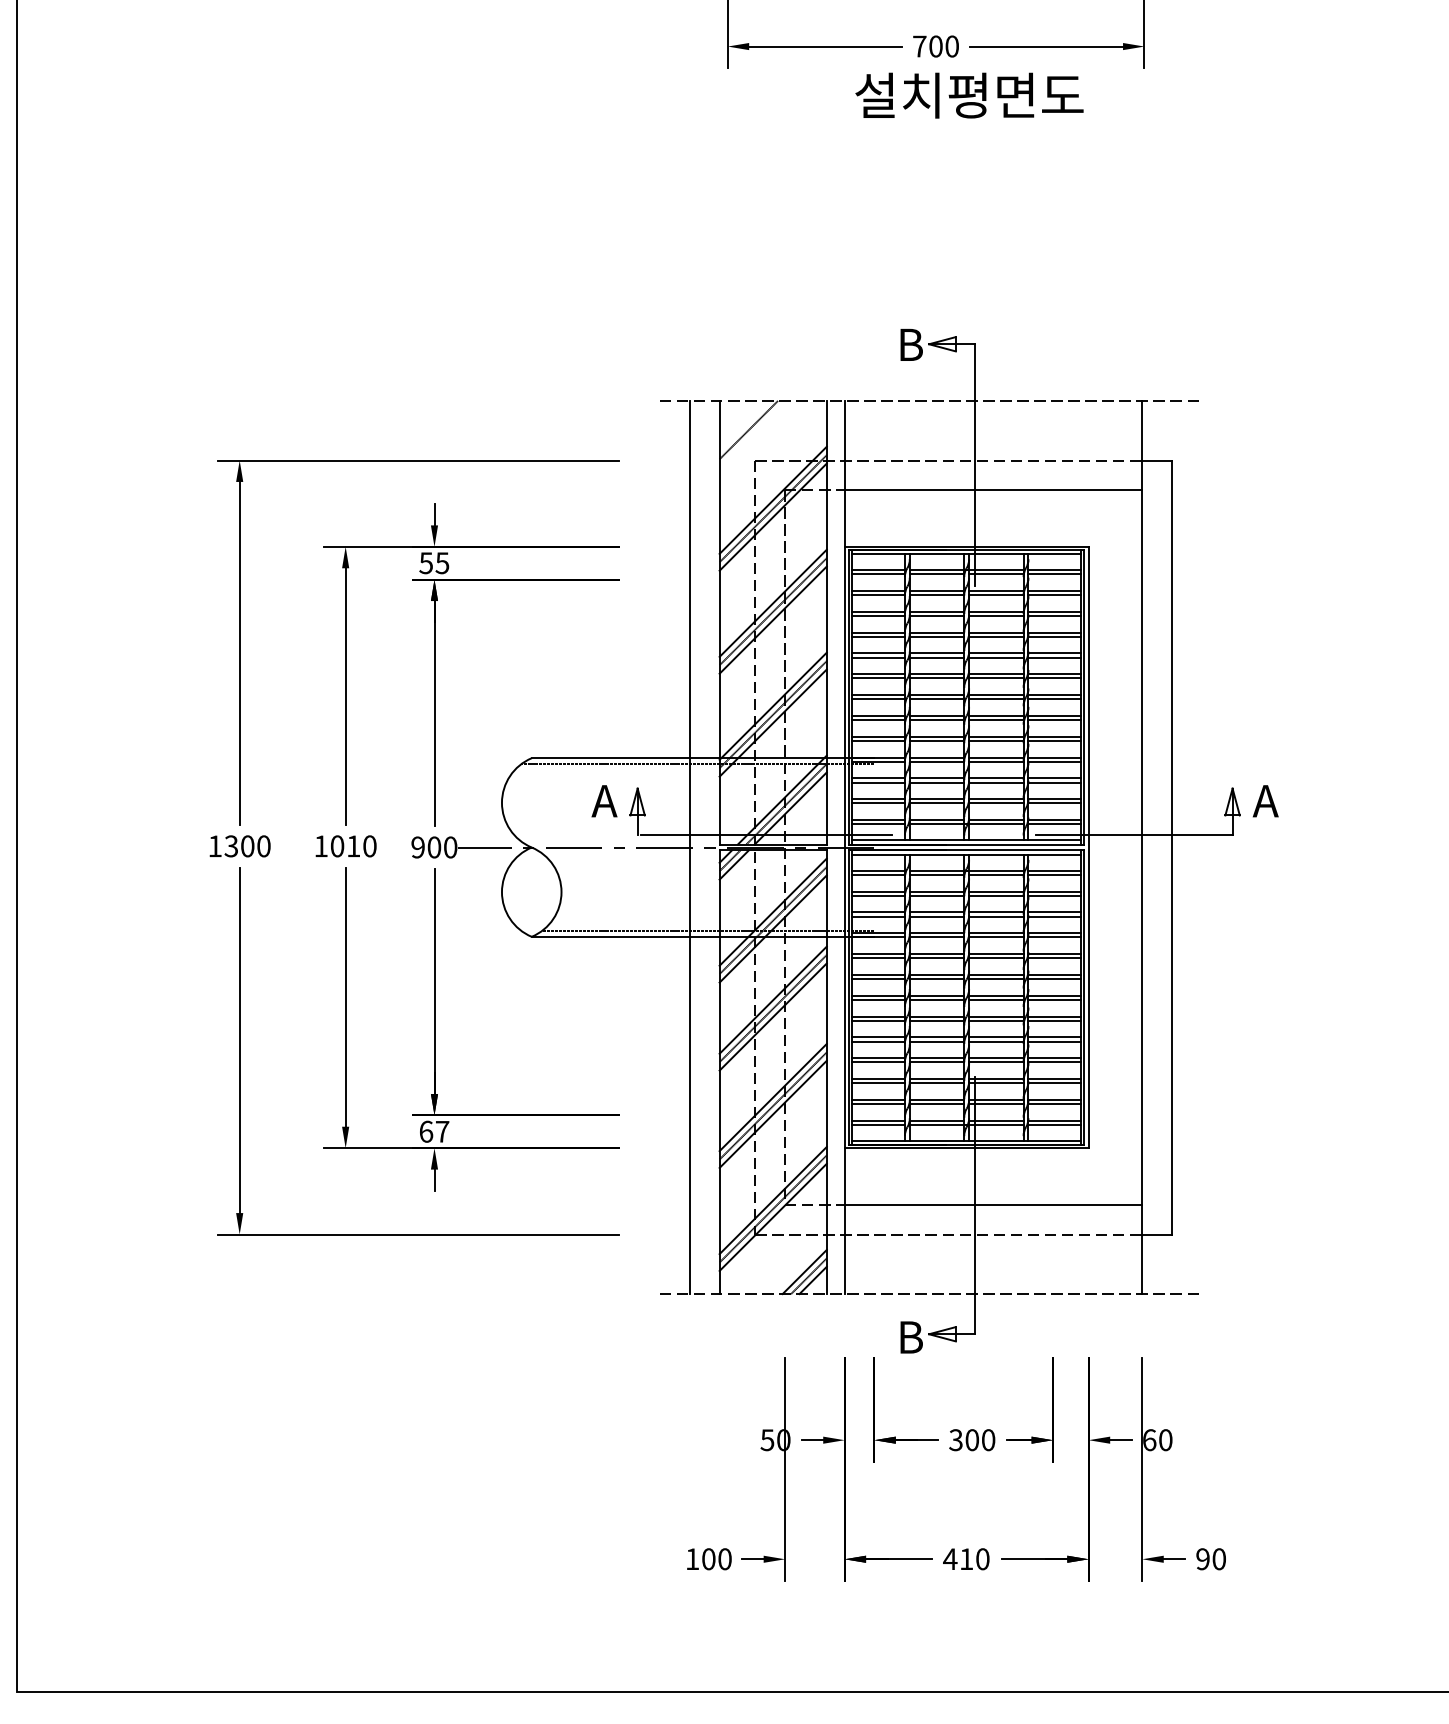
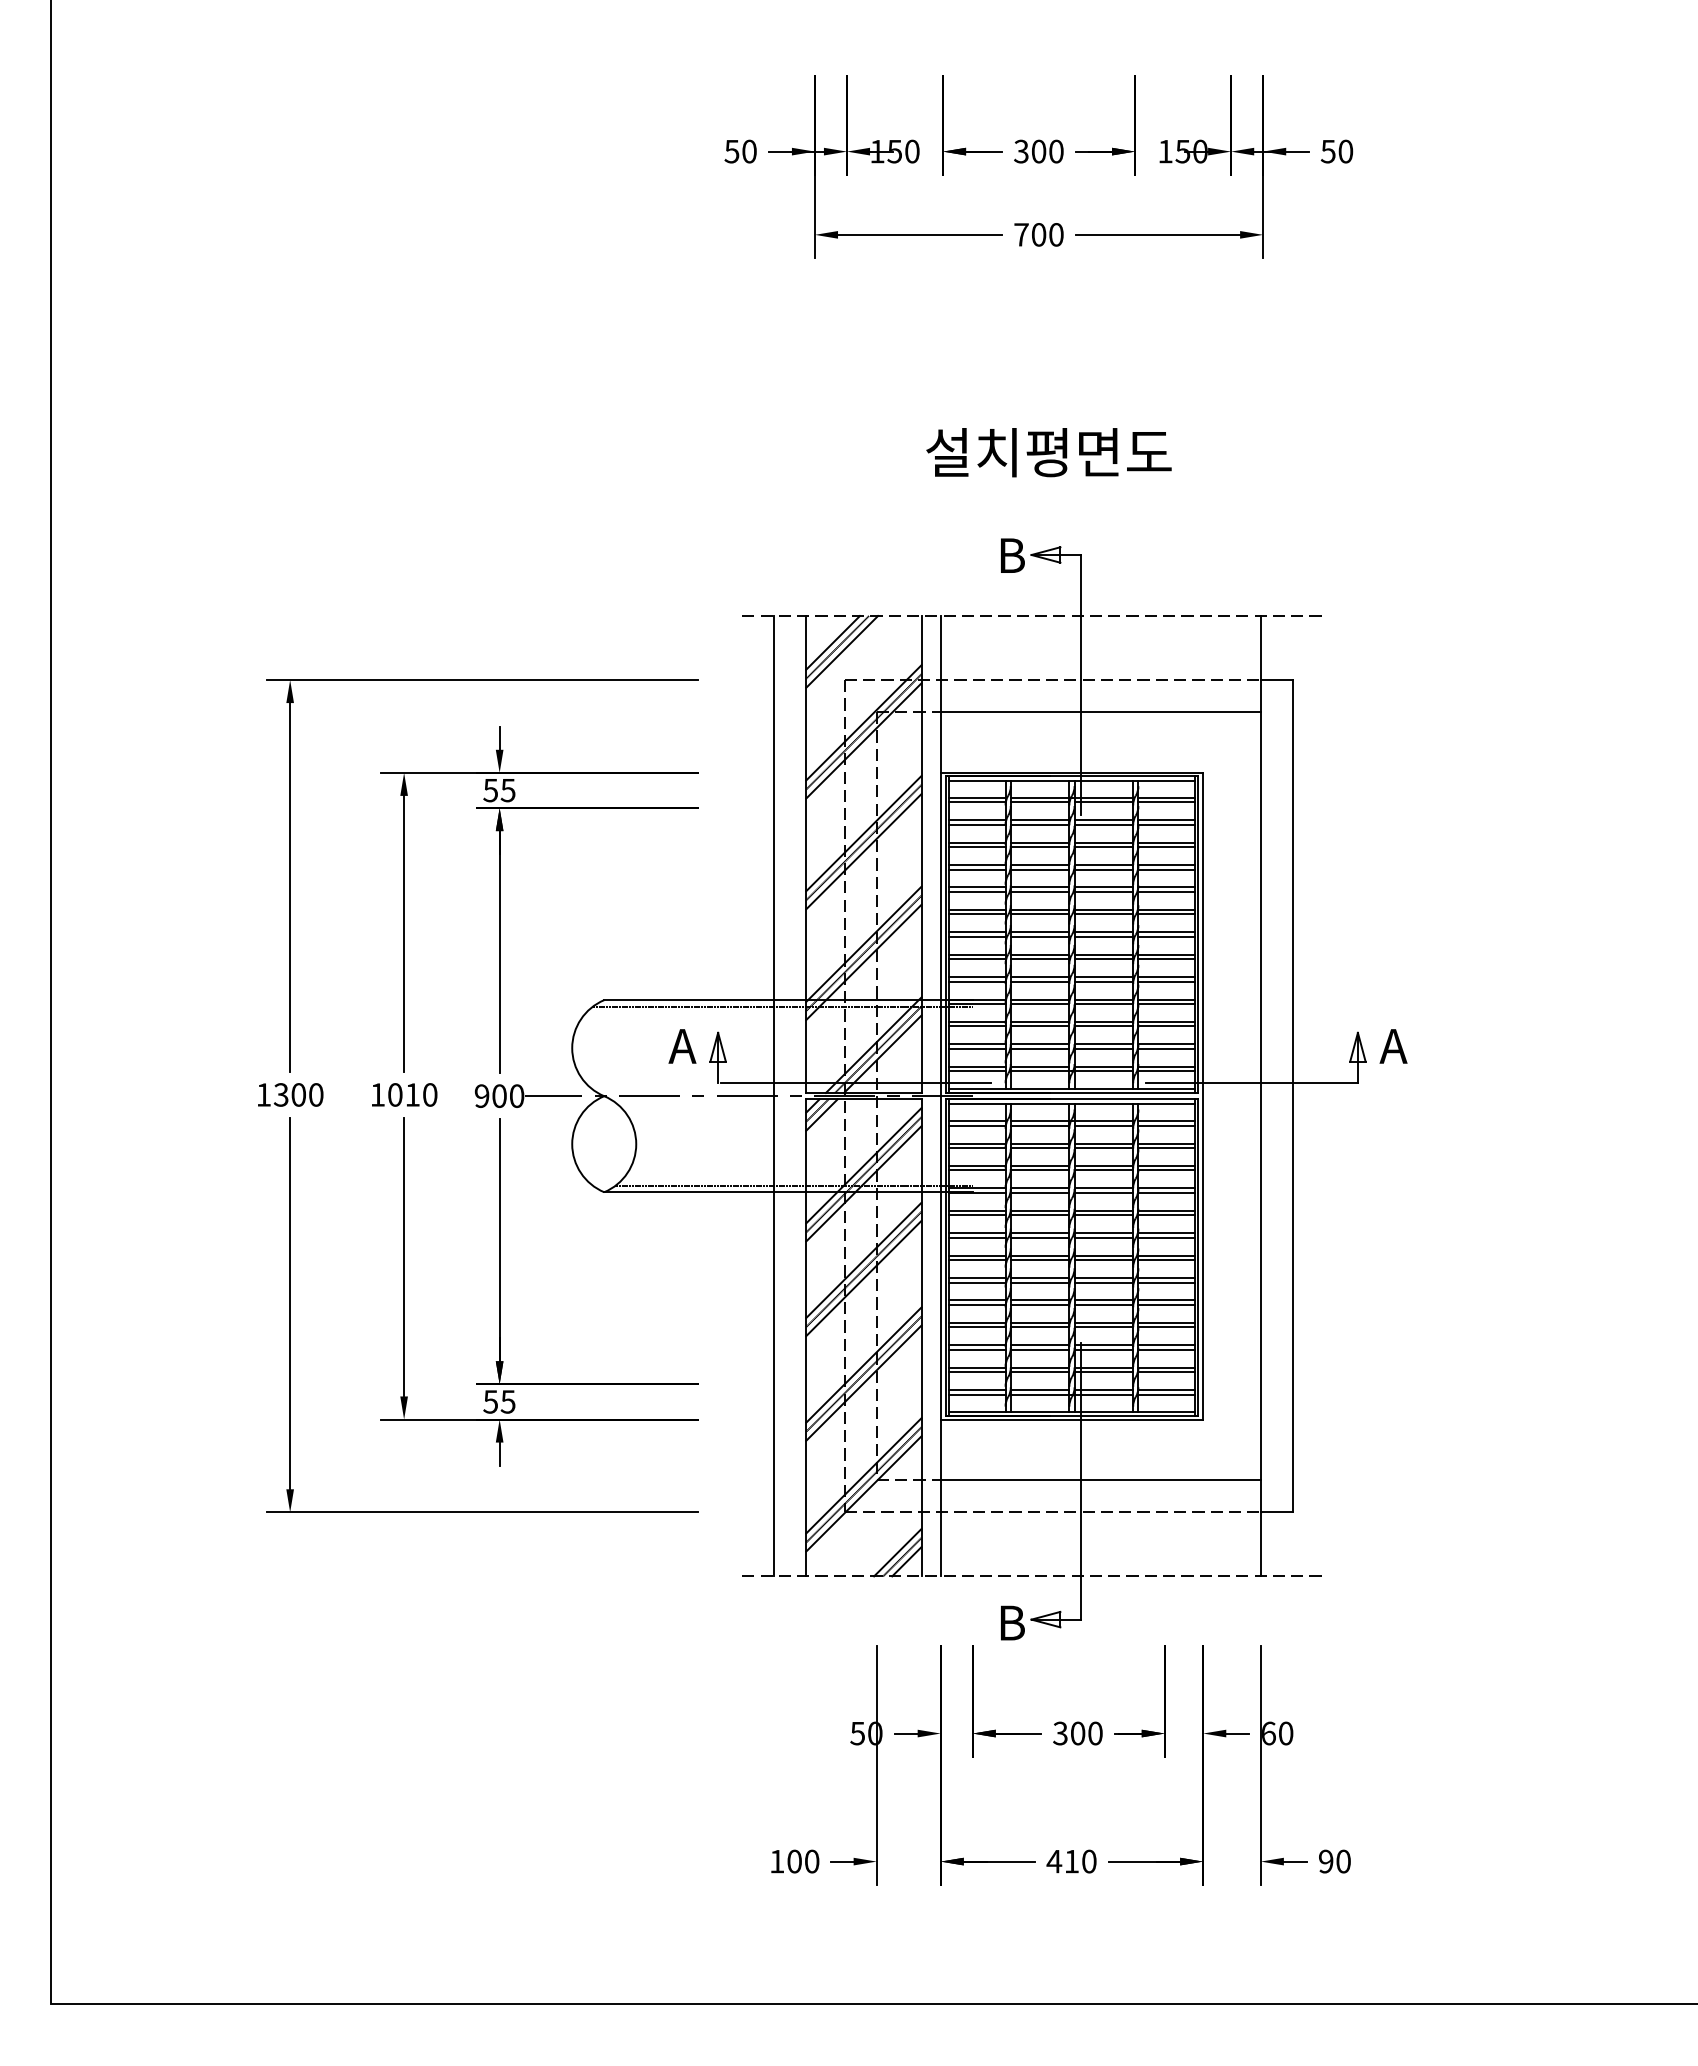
text: (969, 95) -> (1048, 452), moved
line: (744, 425) -> (832, 642), added
line: (753, 433) -> (842, 651), added
text: (434, 1131) -> (499, 1401), 67 -> 55

